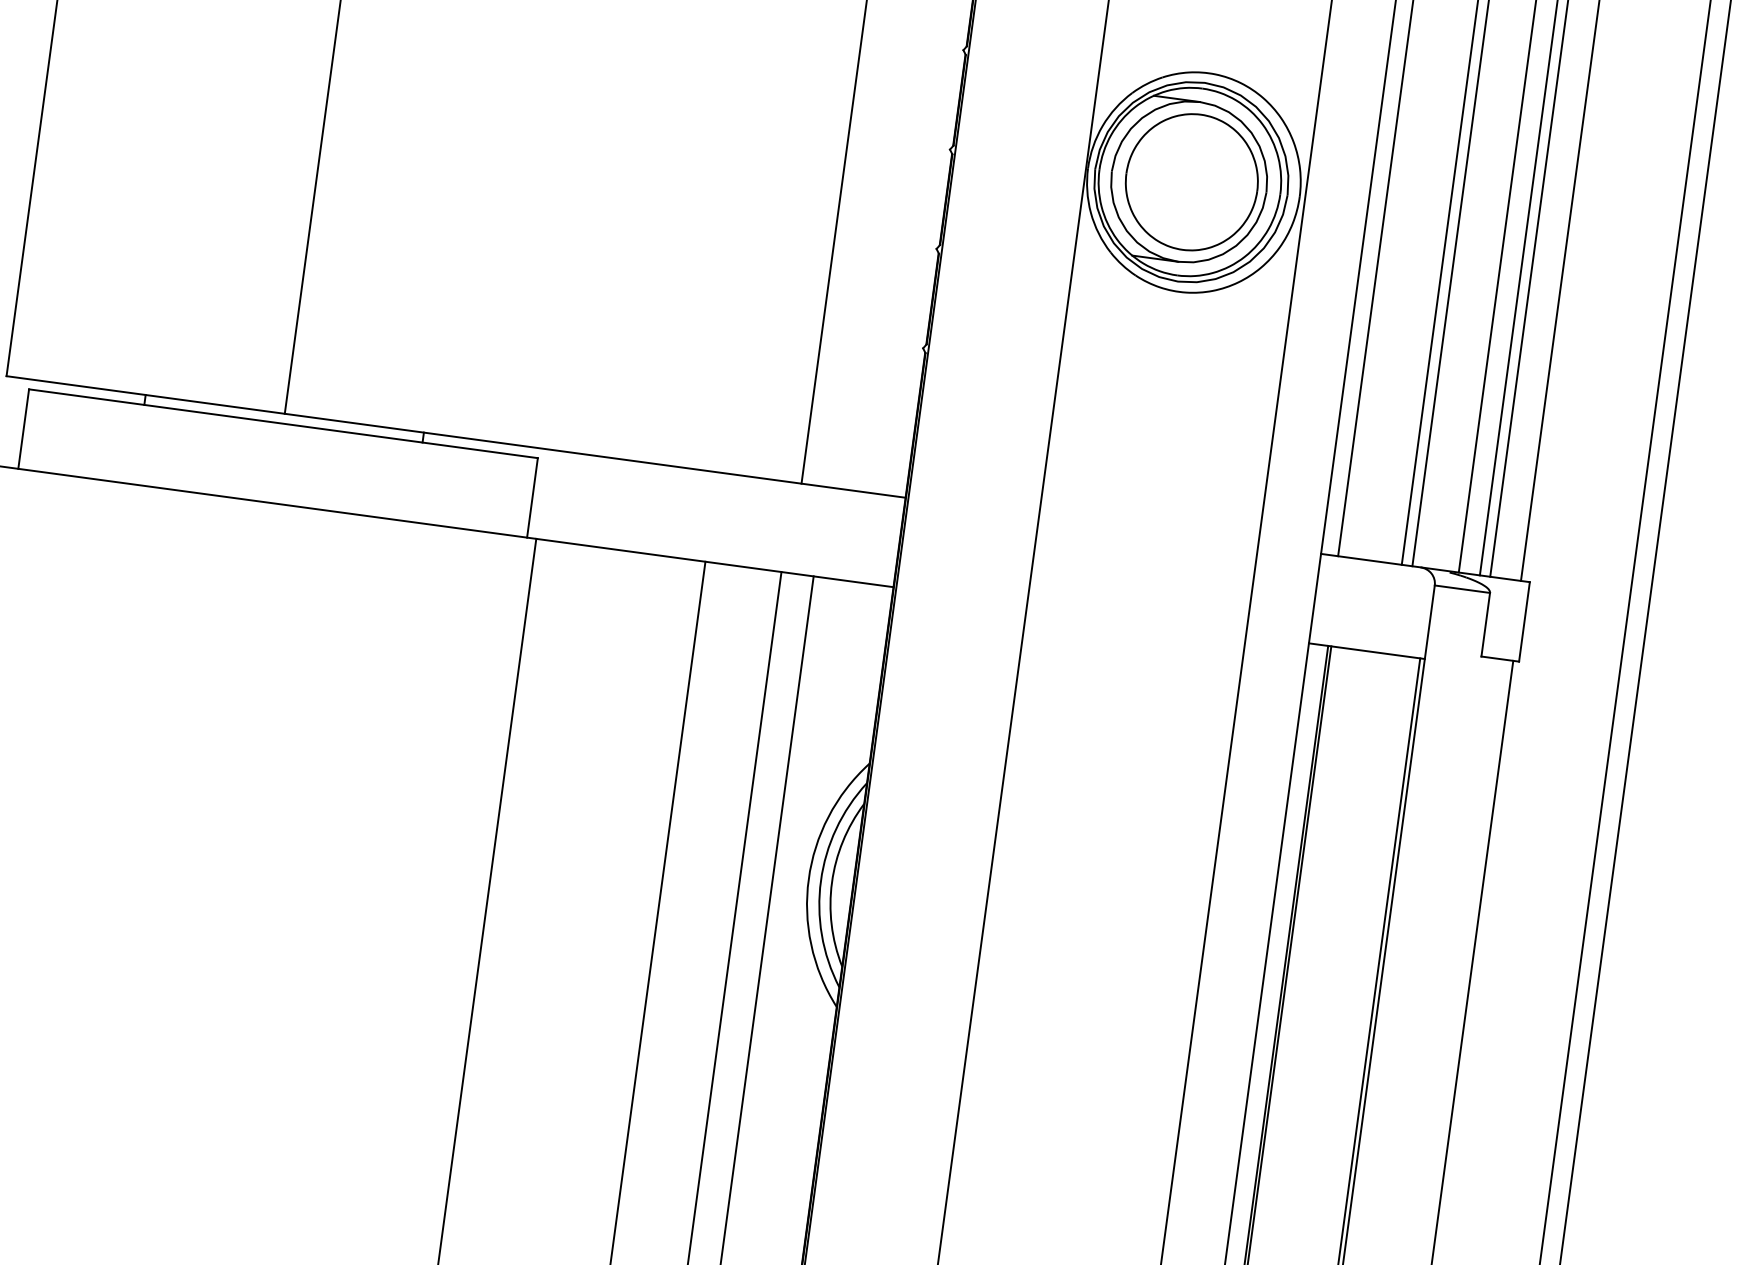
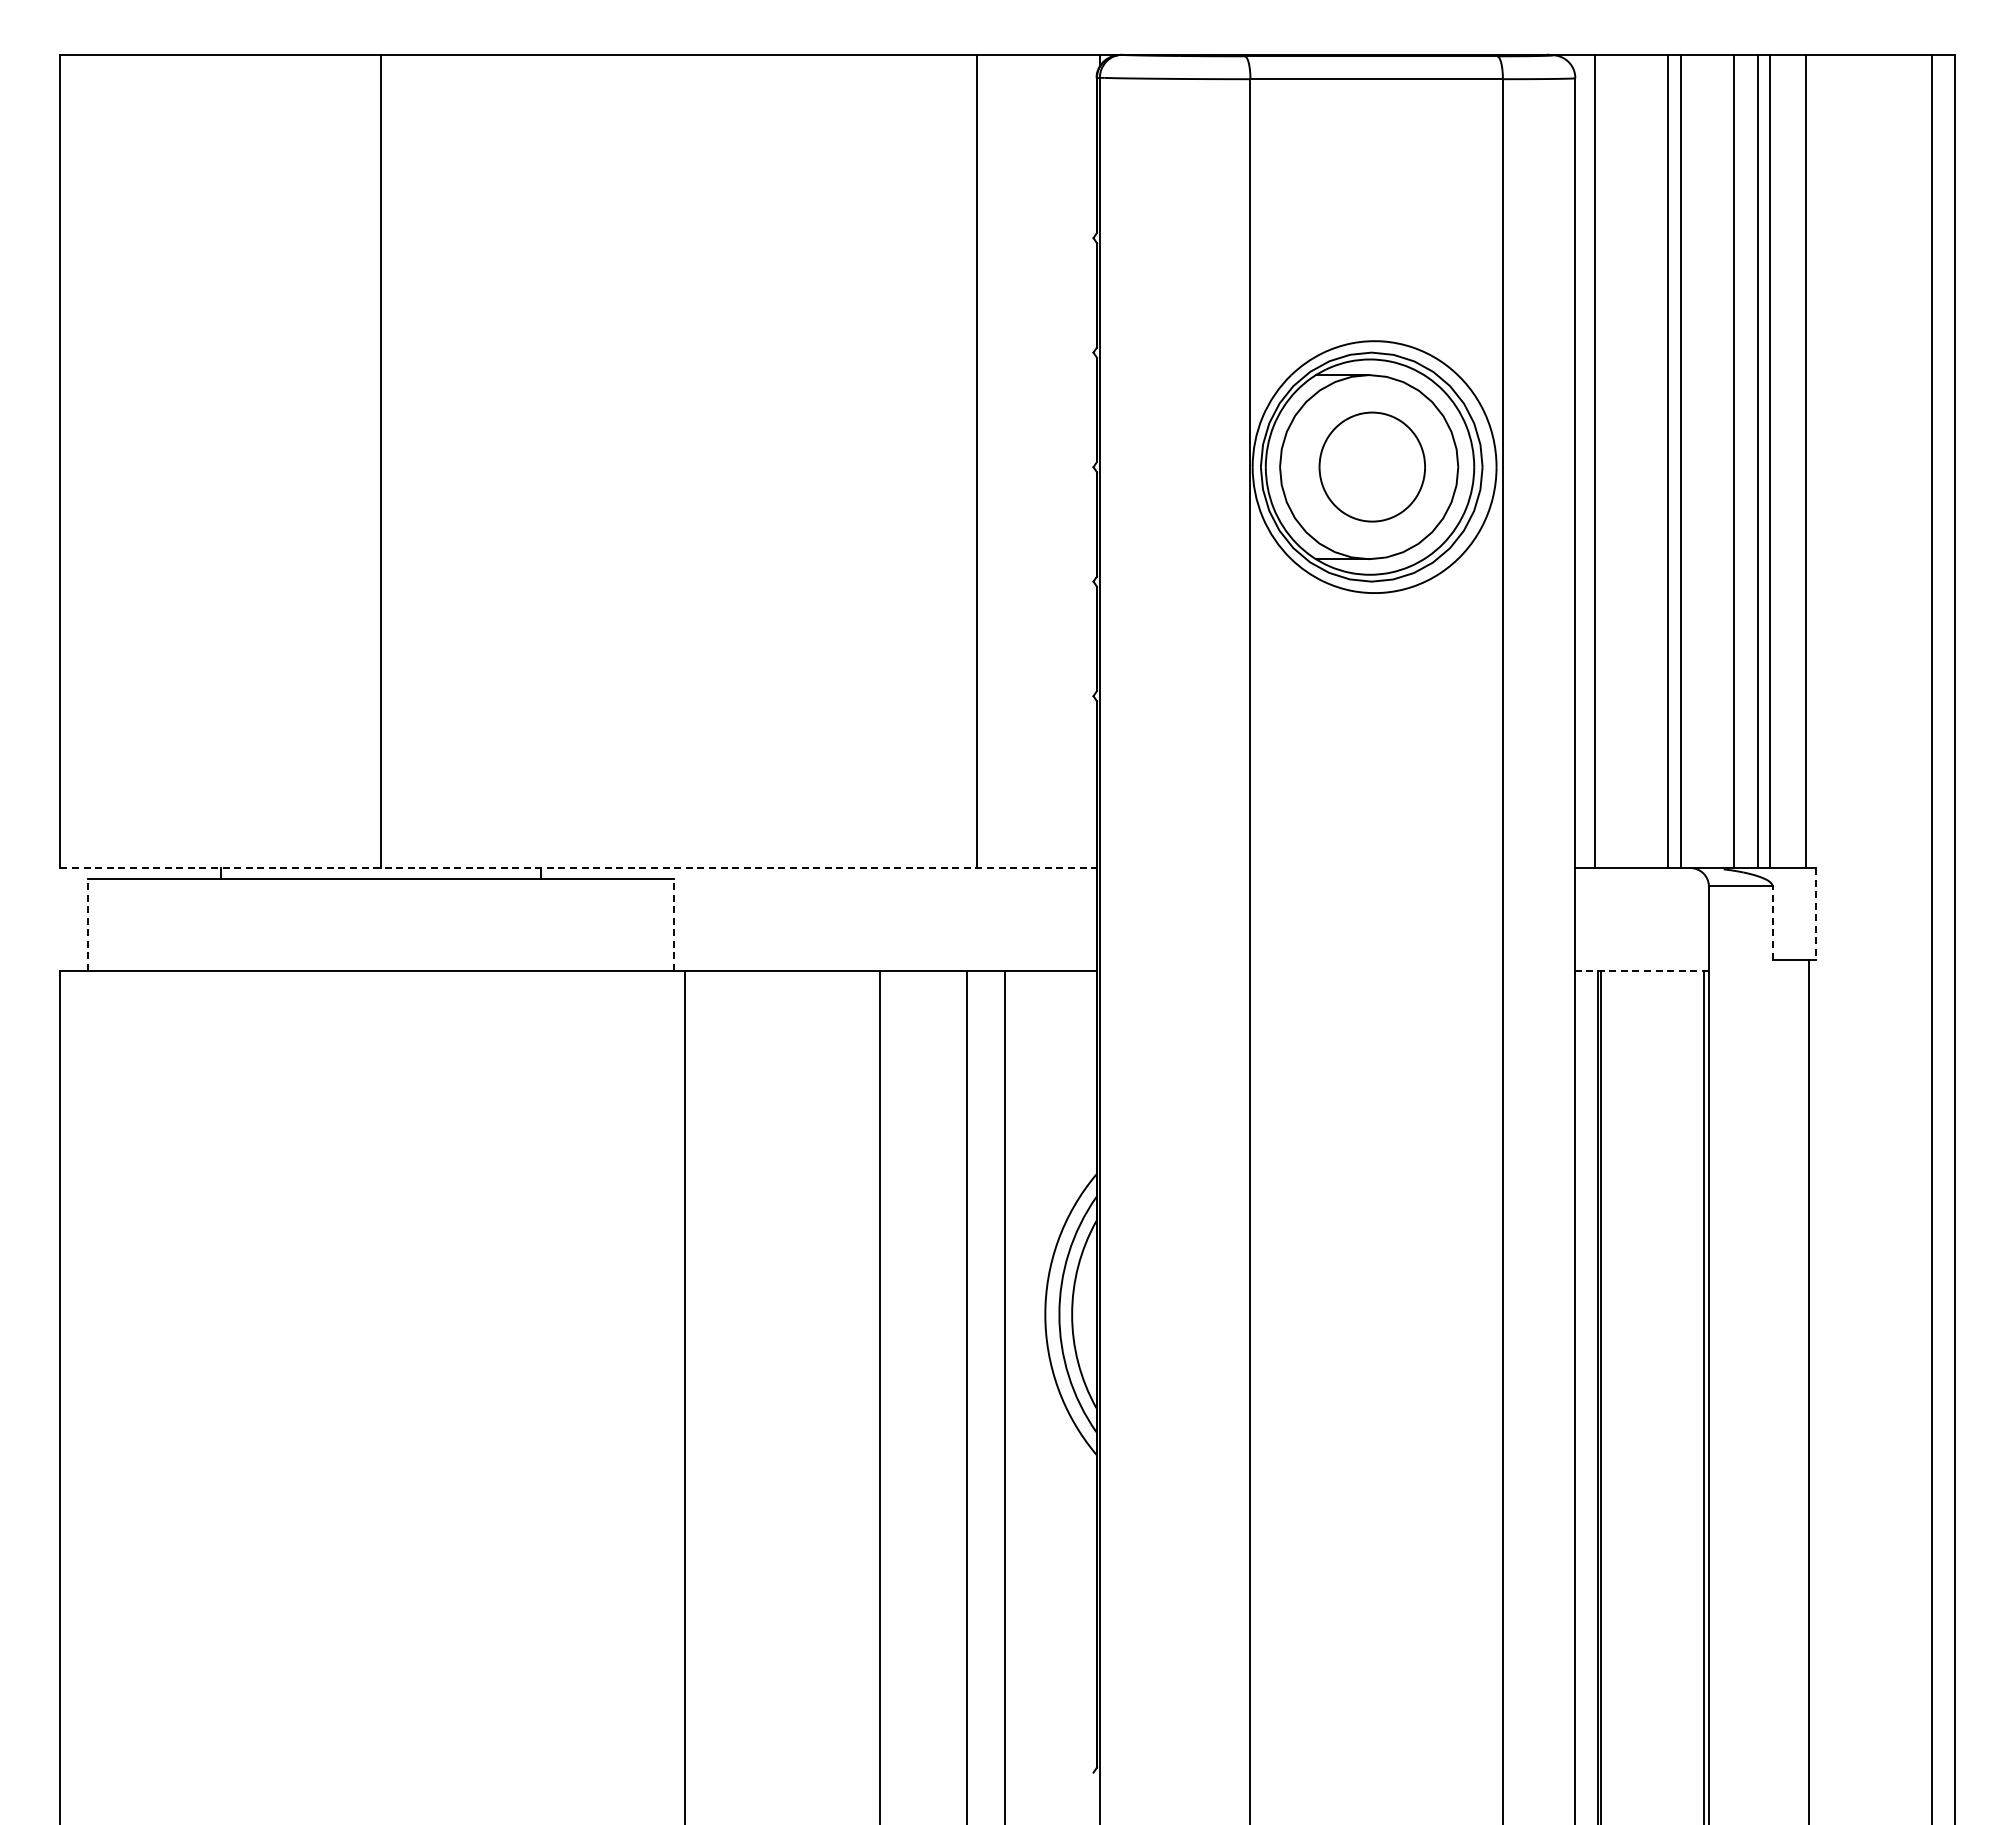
part: (1192, 181) -> (1372, 466), size x0.7
line: (23, 429) -> (87, 925), solid -> dashed
line: (457, 436) -> (579, 867), solid -> dashed
line: (532, 498) -> (674, 925), solid -> dashed
line: (1524, 621) -> (1815, 913), solid -> dashed
line: (1485, 624) -> (1772, 922), solid -> dashed
line: (1367, 651) -> (1642, 971), solid -> dashed

